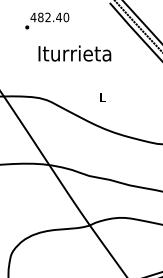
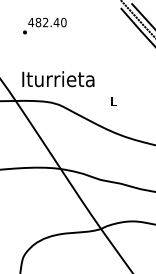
text: (47, 20) -> (45, 25), moved
text: (74, 53) -> (58, 79), moved

